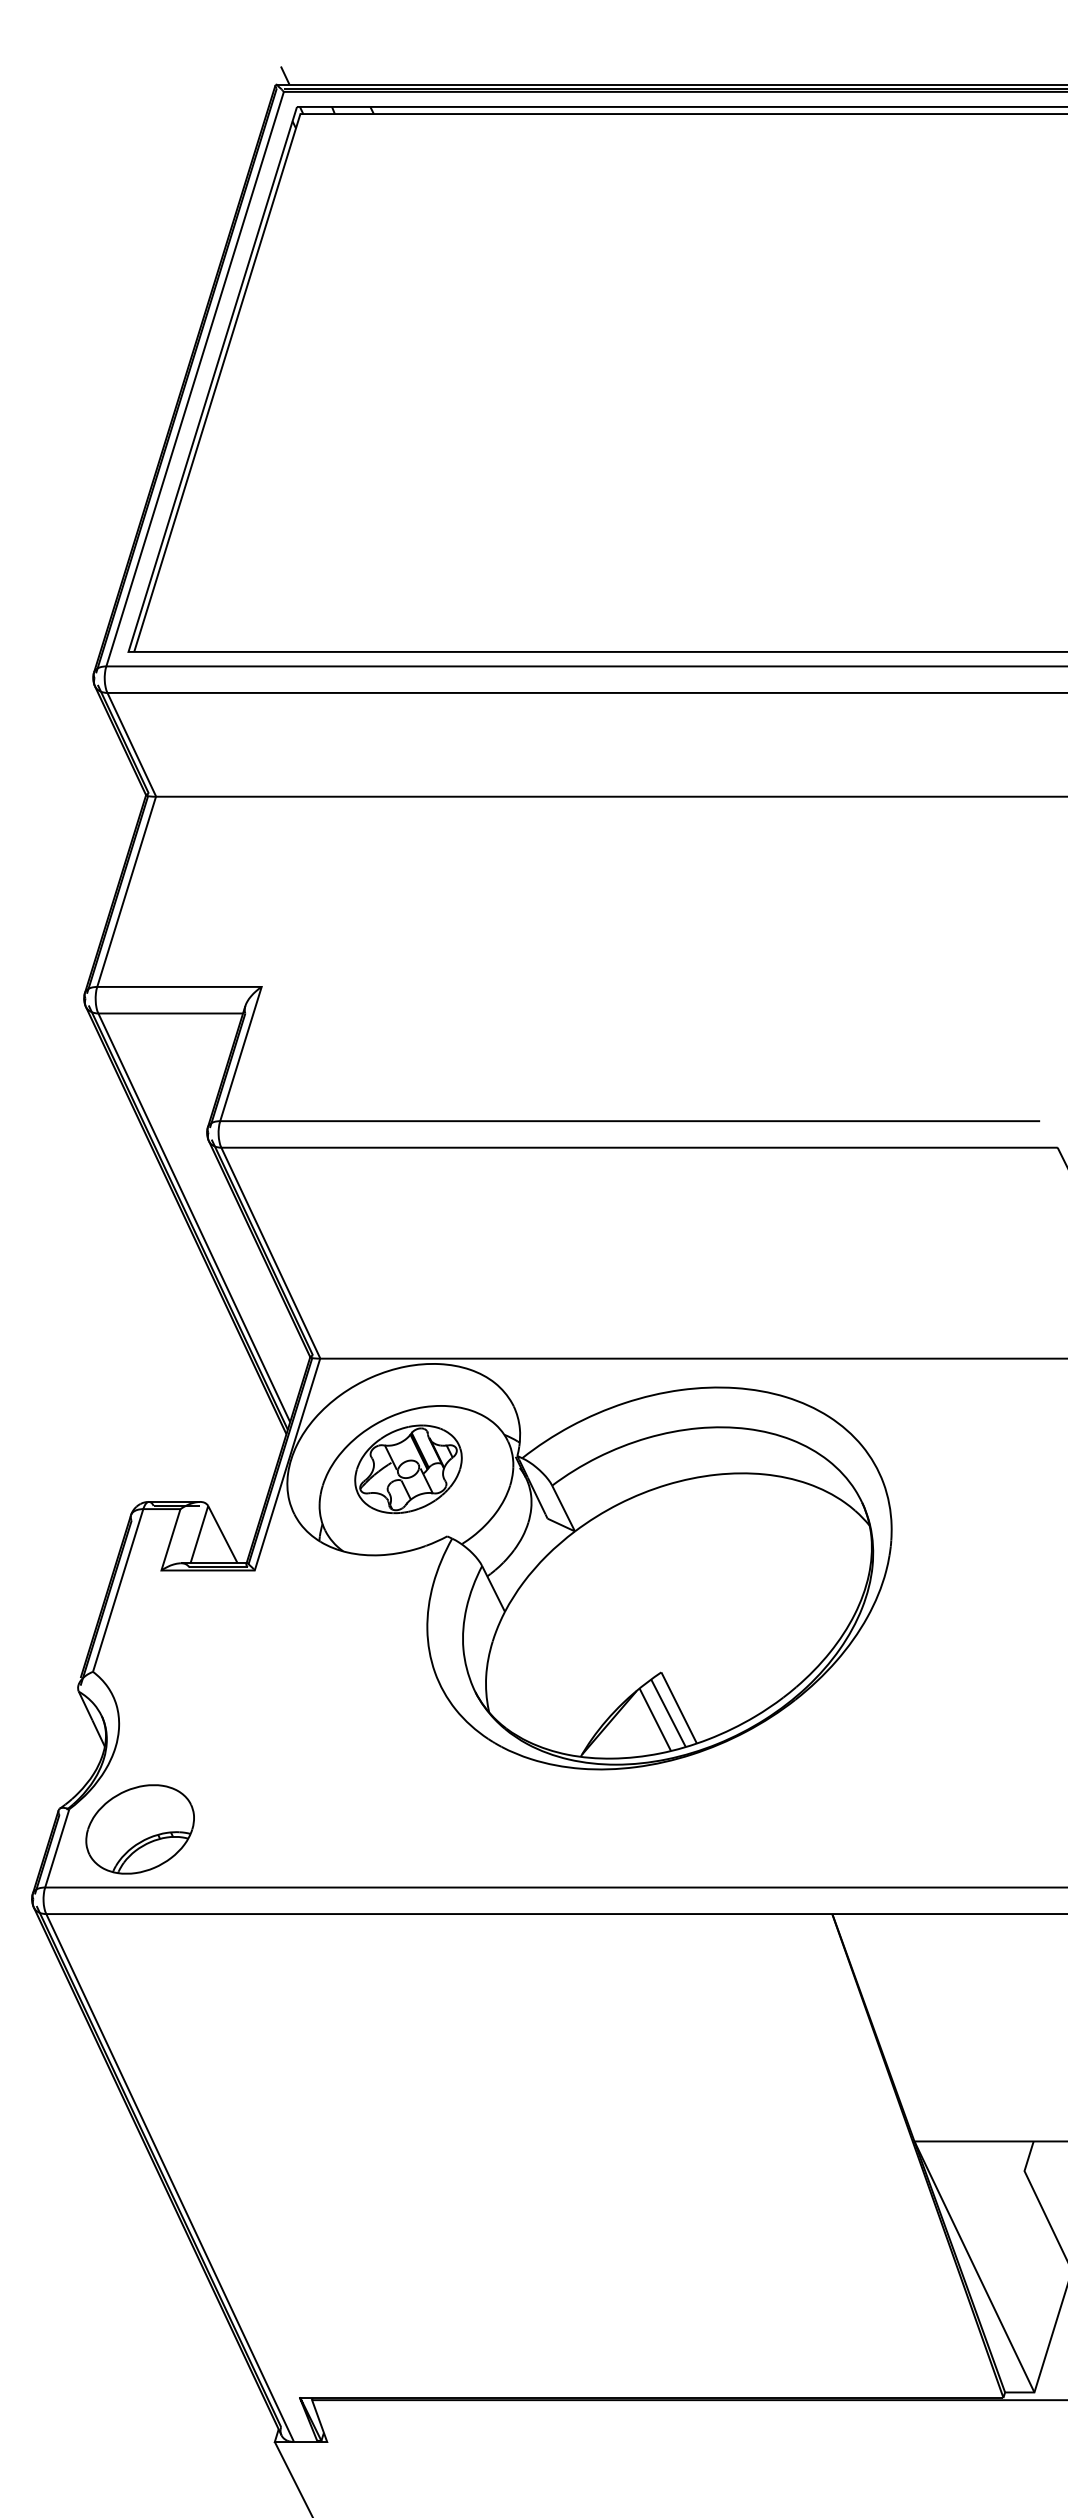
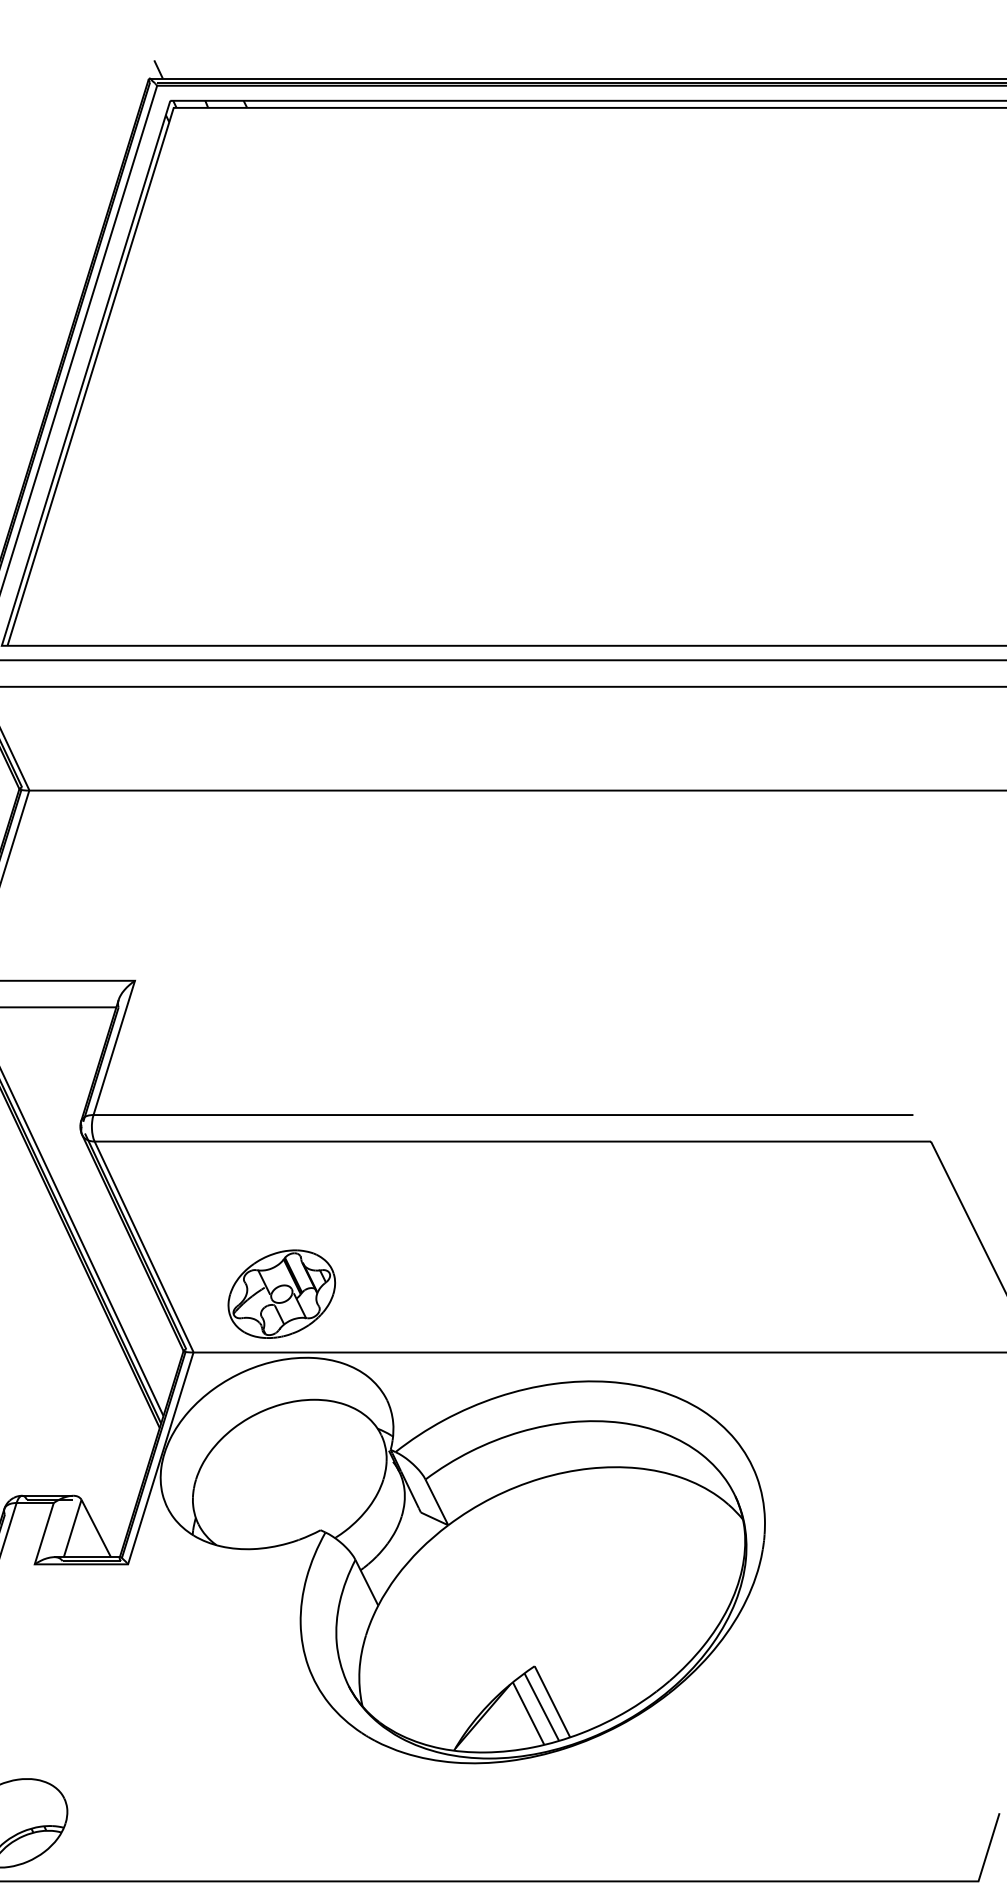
part: (408, 1469) -> (281, 1294), moved

